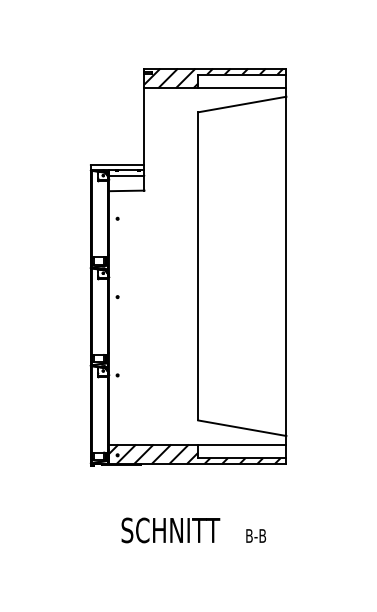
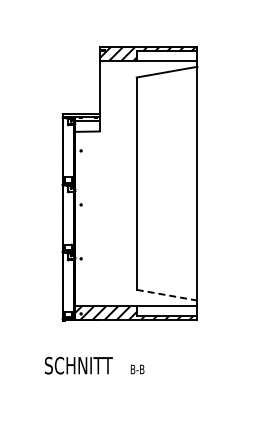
line: (242, 428) -> (167, 295), solid -> dashed
text: (193, 530) -> (94, 365), moved

